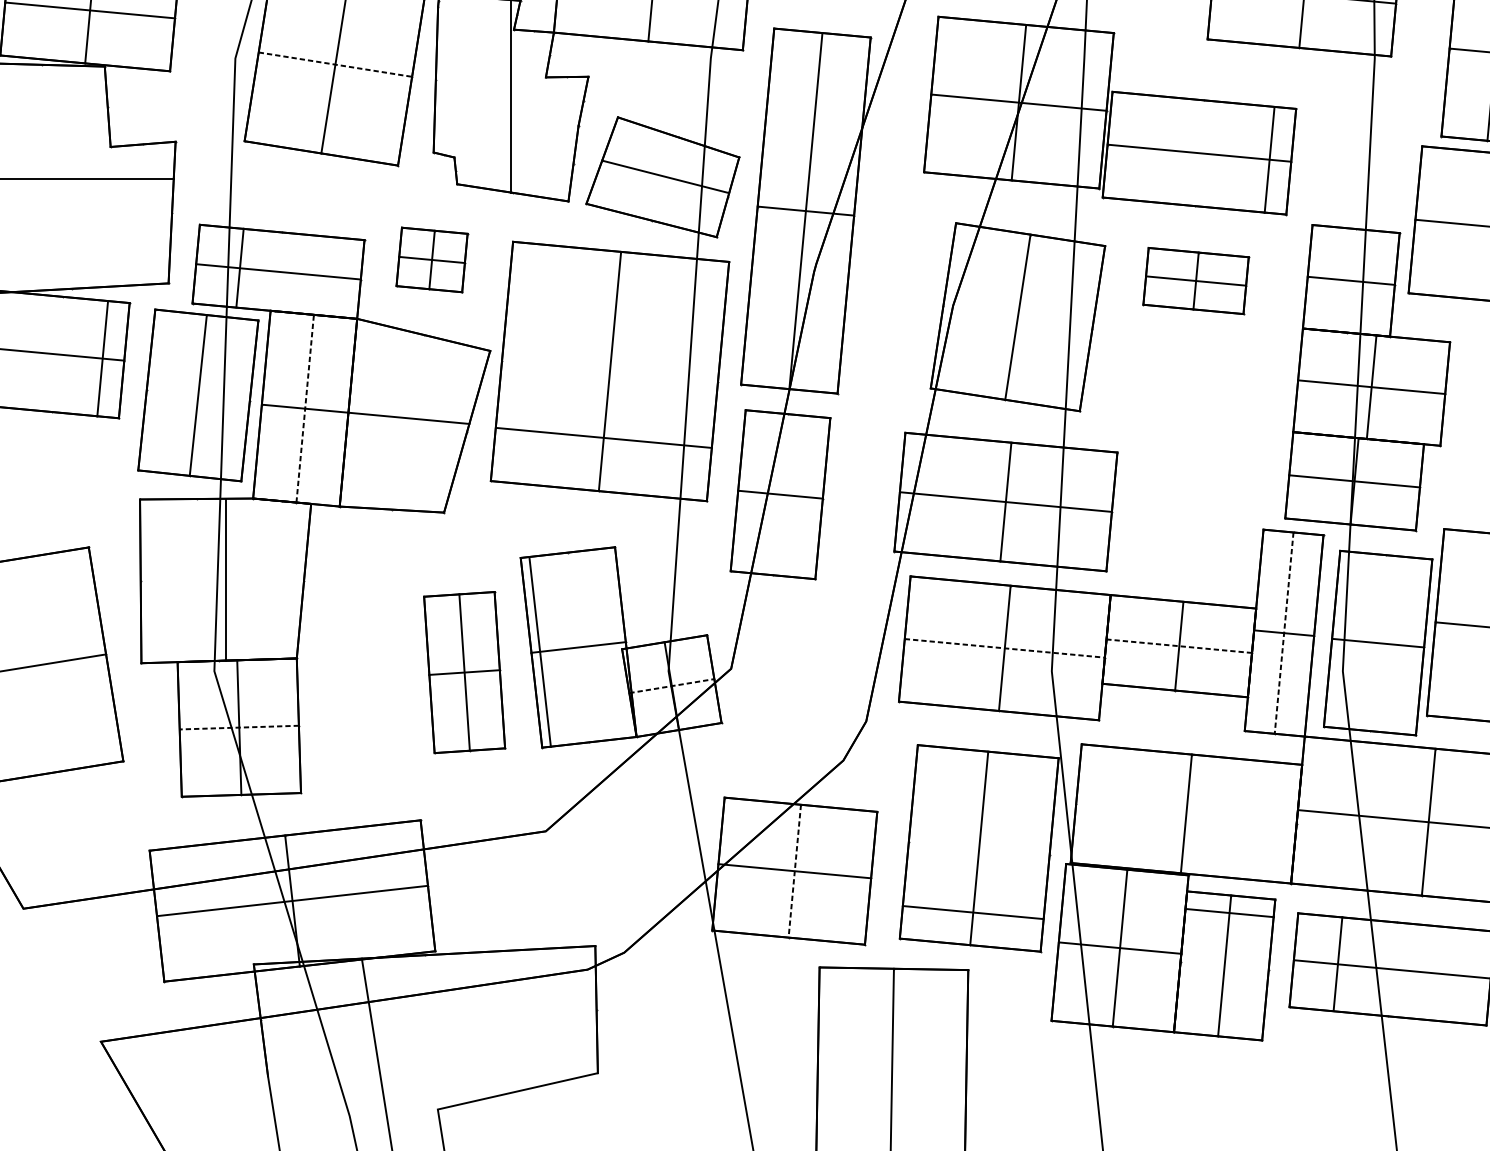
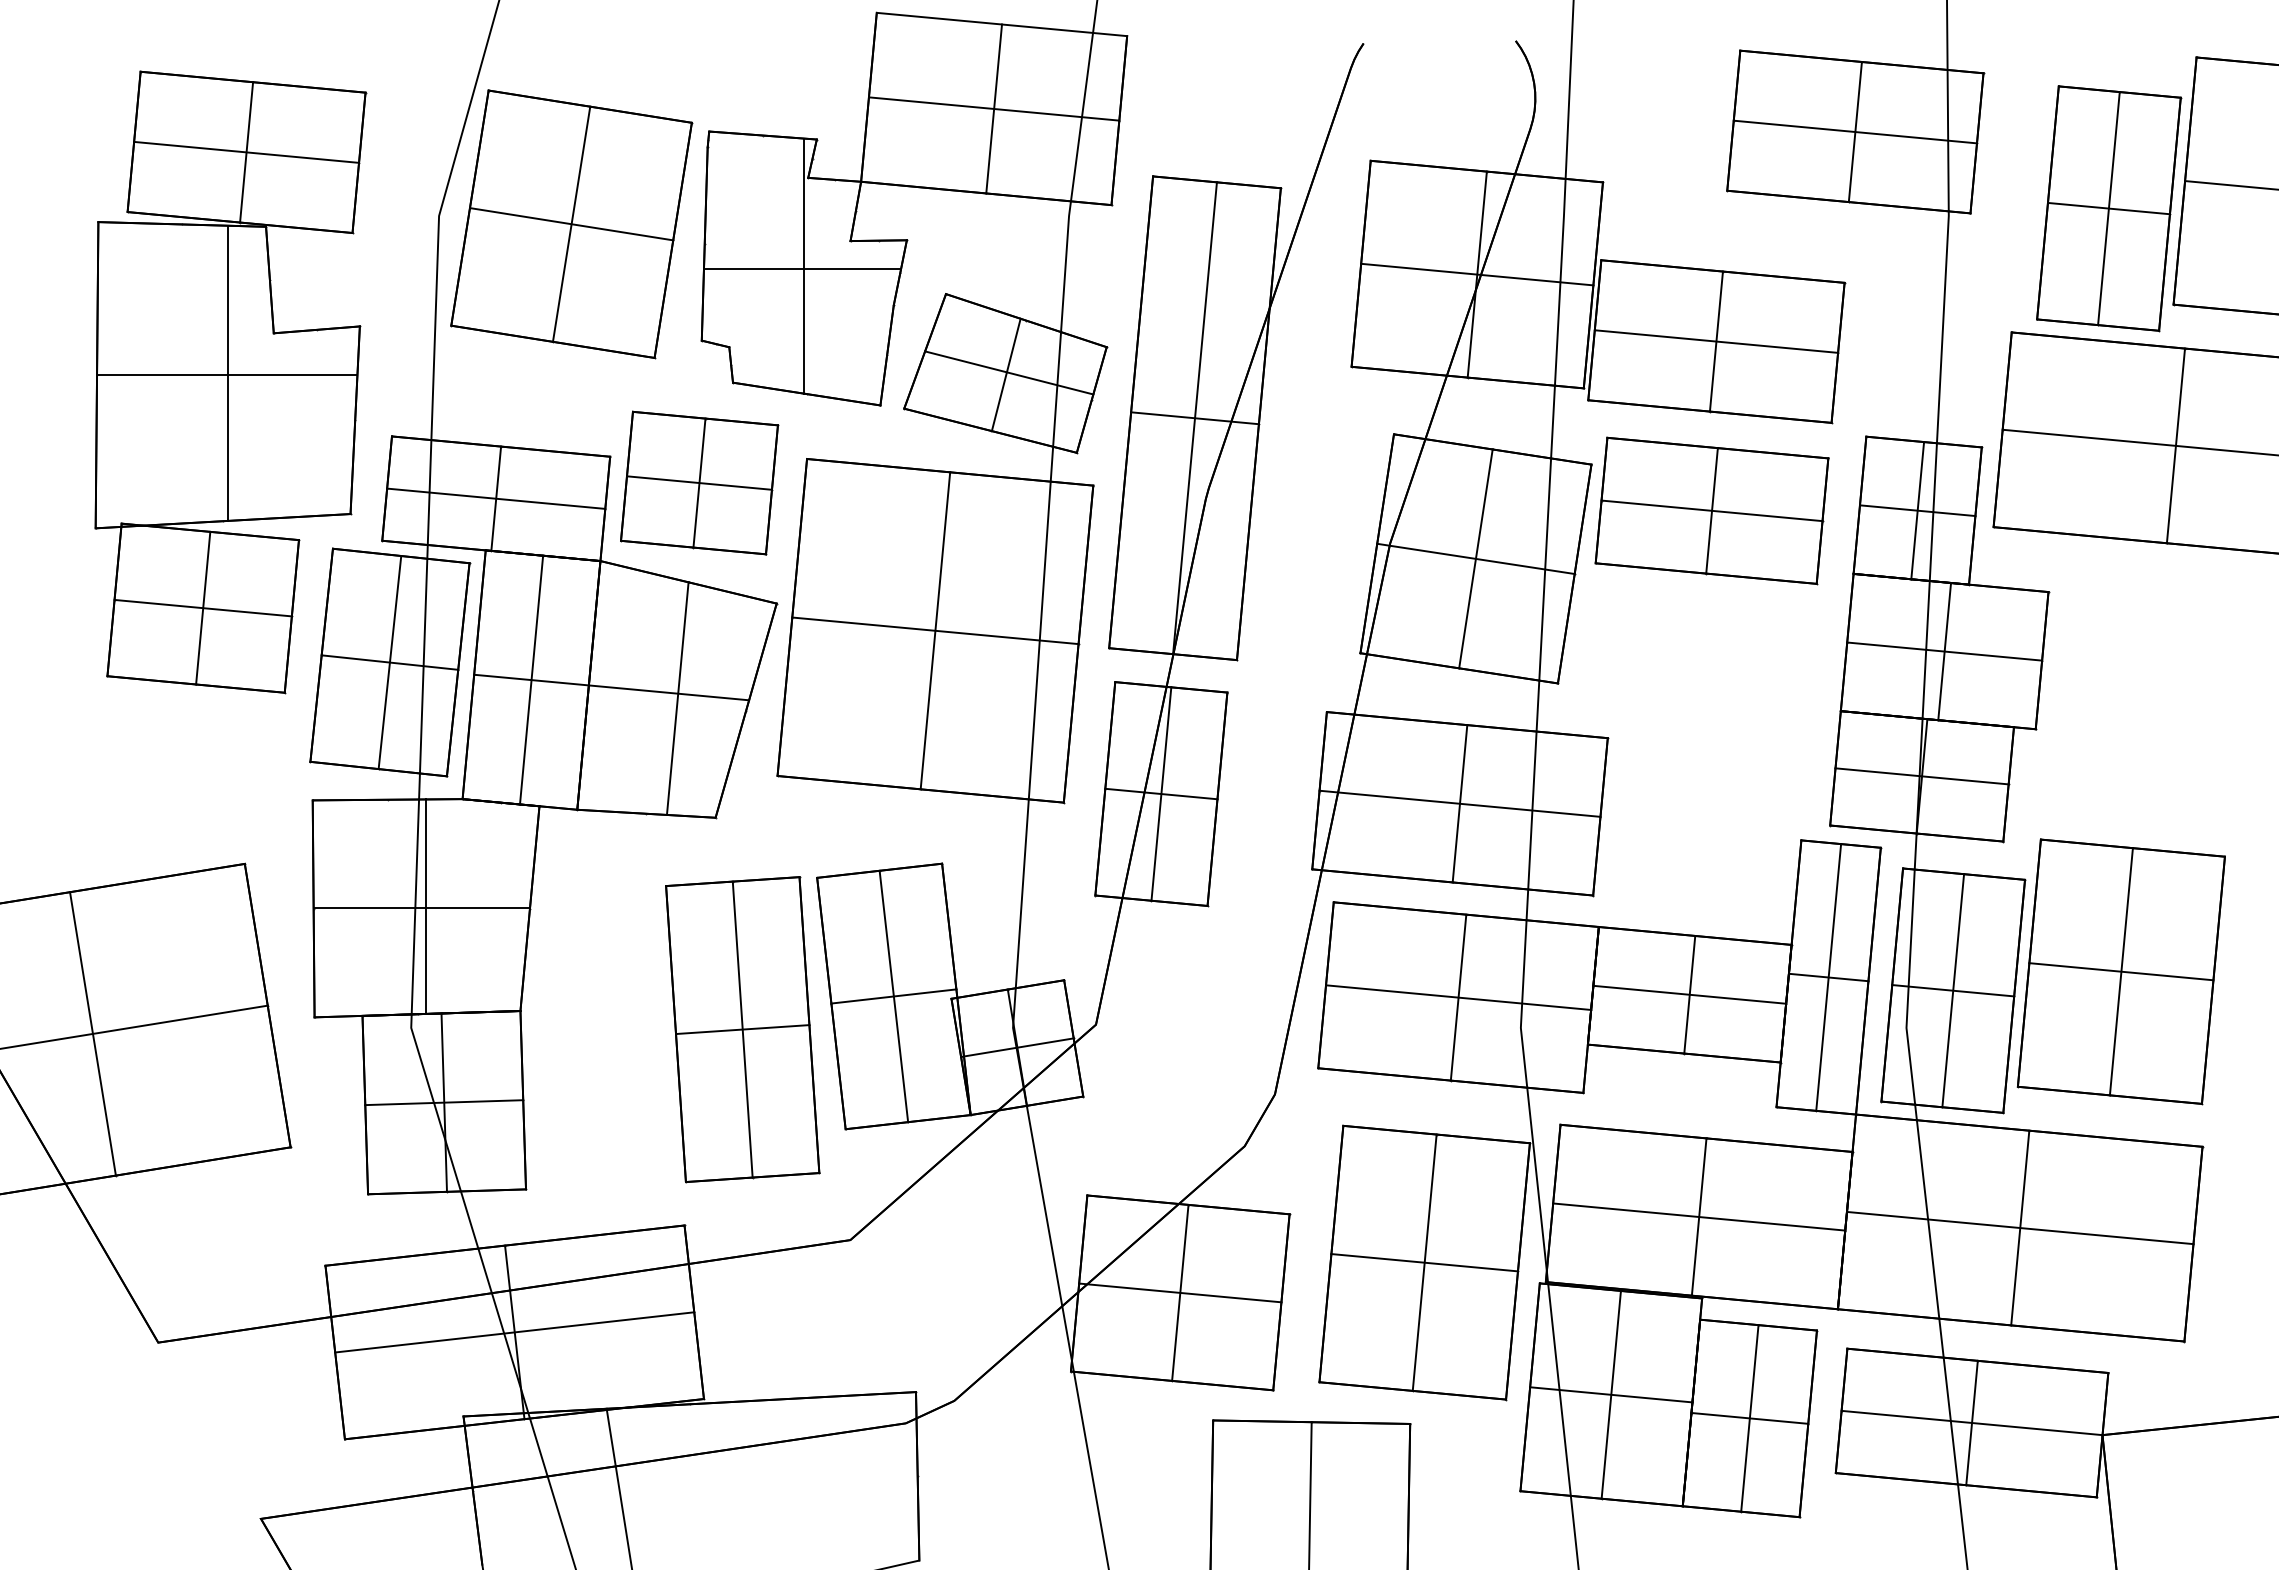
line: (335, 64) -> (571, 224), dashed -> solid
line: (509, 98) -> (802, 268), added
line: (1268, 159) -> (1715, 341), moved
line: (75, 176) -> (227, 372), added
line: (662, 178) -> (1005, 374), added
part: (431, 259) -> (699, 482), size x1.67
line: (240, 267) -> (496, 498), moved
part: (1195, 280) -> (1711, 510), size x1.67
line: (1351, 280) -> (1917, 510), added
line: (1017, 316) -> (1475, 558), added
line: (102, 358) -> (203, 607), moved
line: (197, 395) -> (389, 662), added
line: (305, 409) -> (531, 680), dashed -> solid
line: (415, 422) -> (677, 698), added
line: (604, 437) -> (935, 630), moved
line: (780, 494) -> (1161, 793), added
line: (222, 581) -> (421, 908), added
line: (1283, 633) -> (1828, 977), dashed -> solid
line: (1378, 642) -> (1953, 990), added
line: (1179, 645) -> (1689, 994), dashed -> solid
line: (1005, 648) -> (1459, 997), dashed -> solid
line: (539, 652) -> (893, 996), moved
part: (464, 672) -> (742, 1029), size x1.43
line: (671, 685) -> (1017, 1047), dashed -> solid
line: (238, 727) -> (443, 1102), dashed -> solid
line: (1186, 813) -> (1699, 1216), added
line: (794, 871) -> (1180, 1293), dashed -> solid
line: (973, 912) -> (1424, 1262), moved
line: (1229, 912) -> (1749, 1417), moved
line: (1337, 963) -> (1971, 1422), moved

